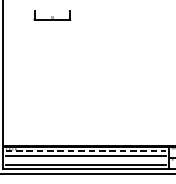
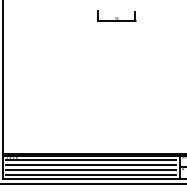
part: (52, 14) -> (116, 15), moved
line: (86, 151) -> (91, 160), dashed -> solid
line: (86, 159) -> (91, 169), added

